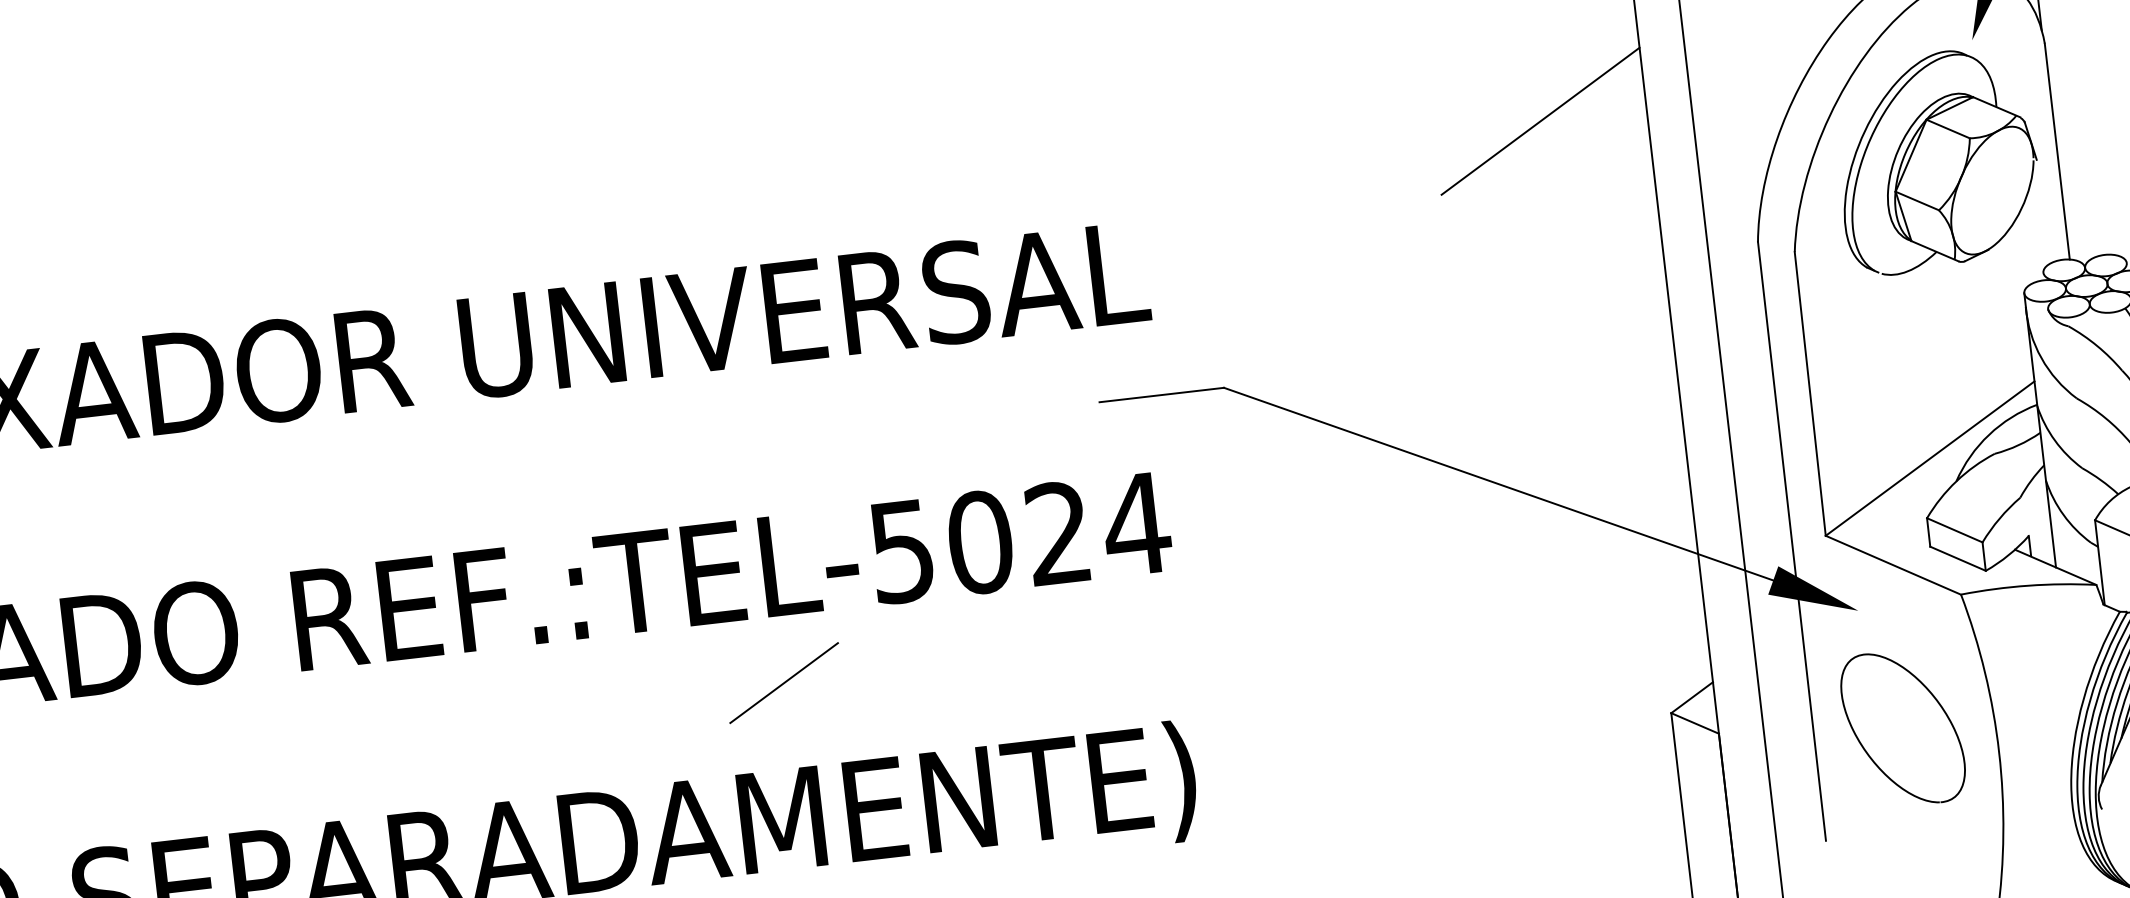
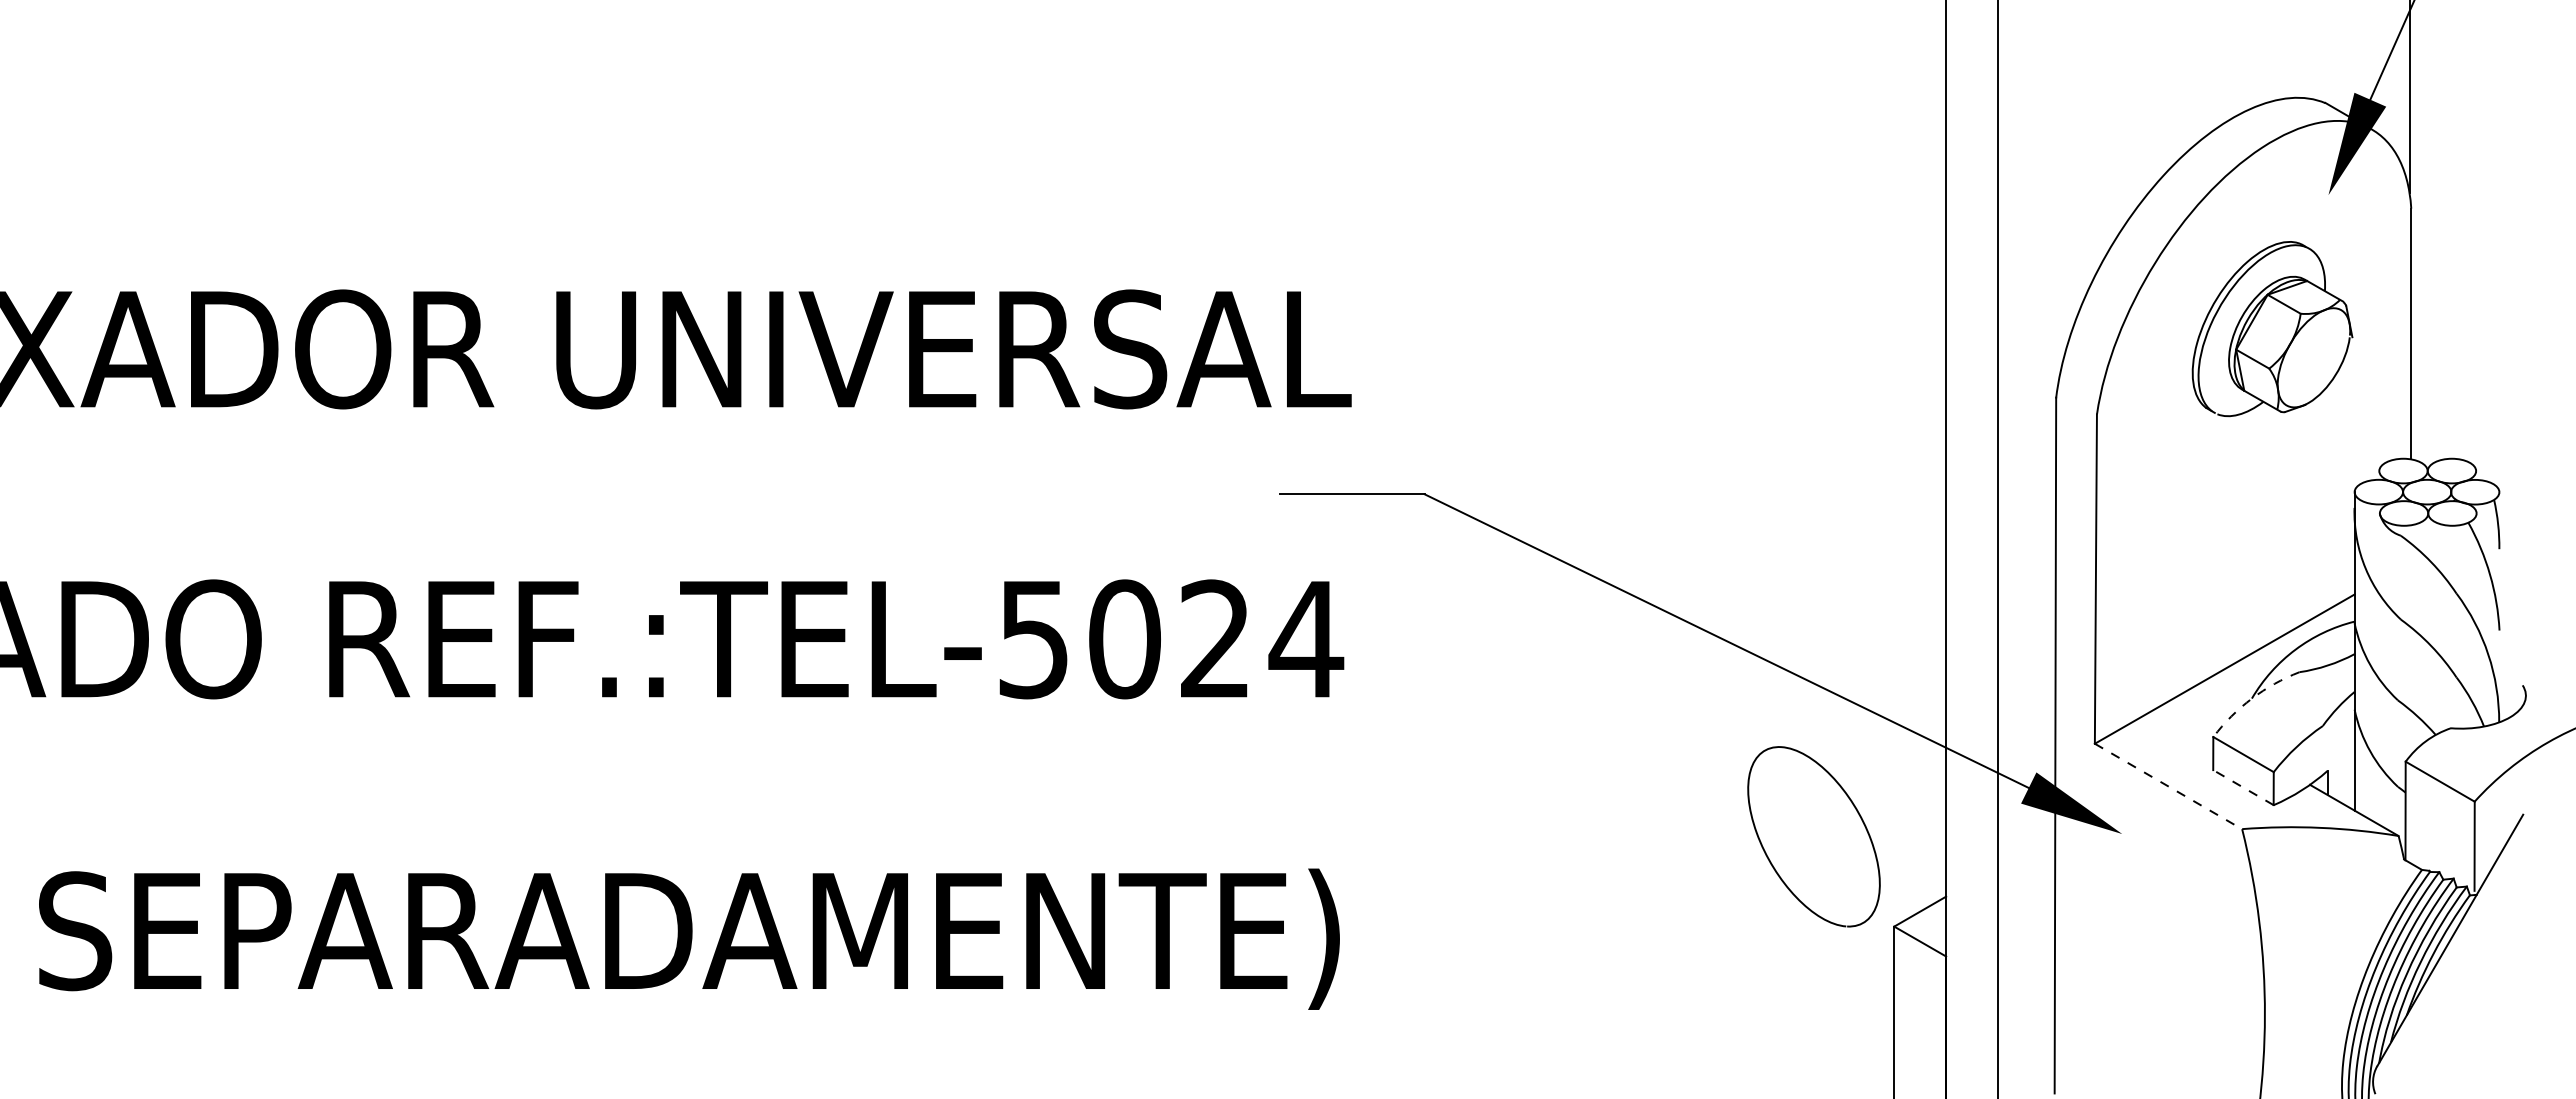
line: (1540, 121) -> (1822, 230), removed
part: (1937, 160) -> (2272, 328), size x0.7
arc: (1956, 481) -> (2251, 698), solid -> dashed
line: (1958, 558) -> (2243, 787), solid -> dashed
line: (1893, 565) -> (2168, 786), solid -> dashed
line: (784, 683) -> (881, 774), removed
curve: (1870, 755) -> (1772, 863), moved

